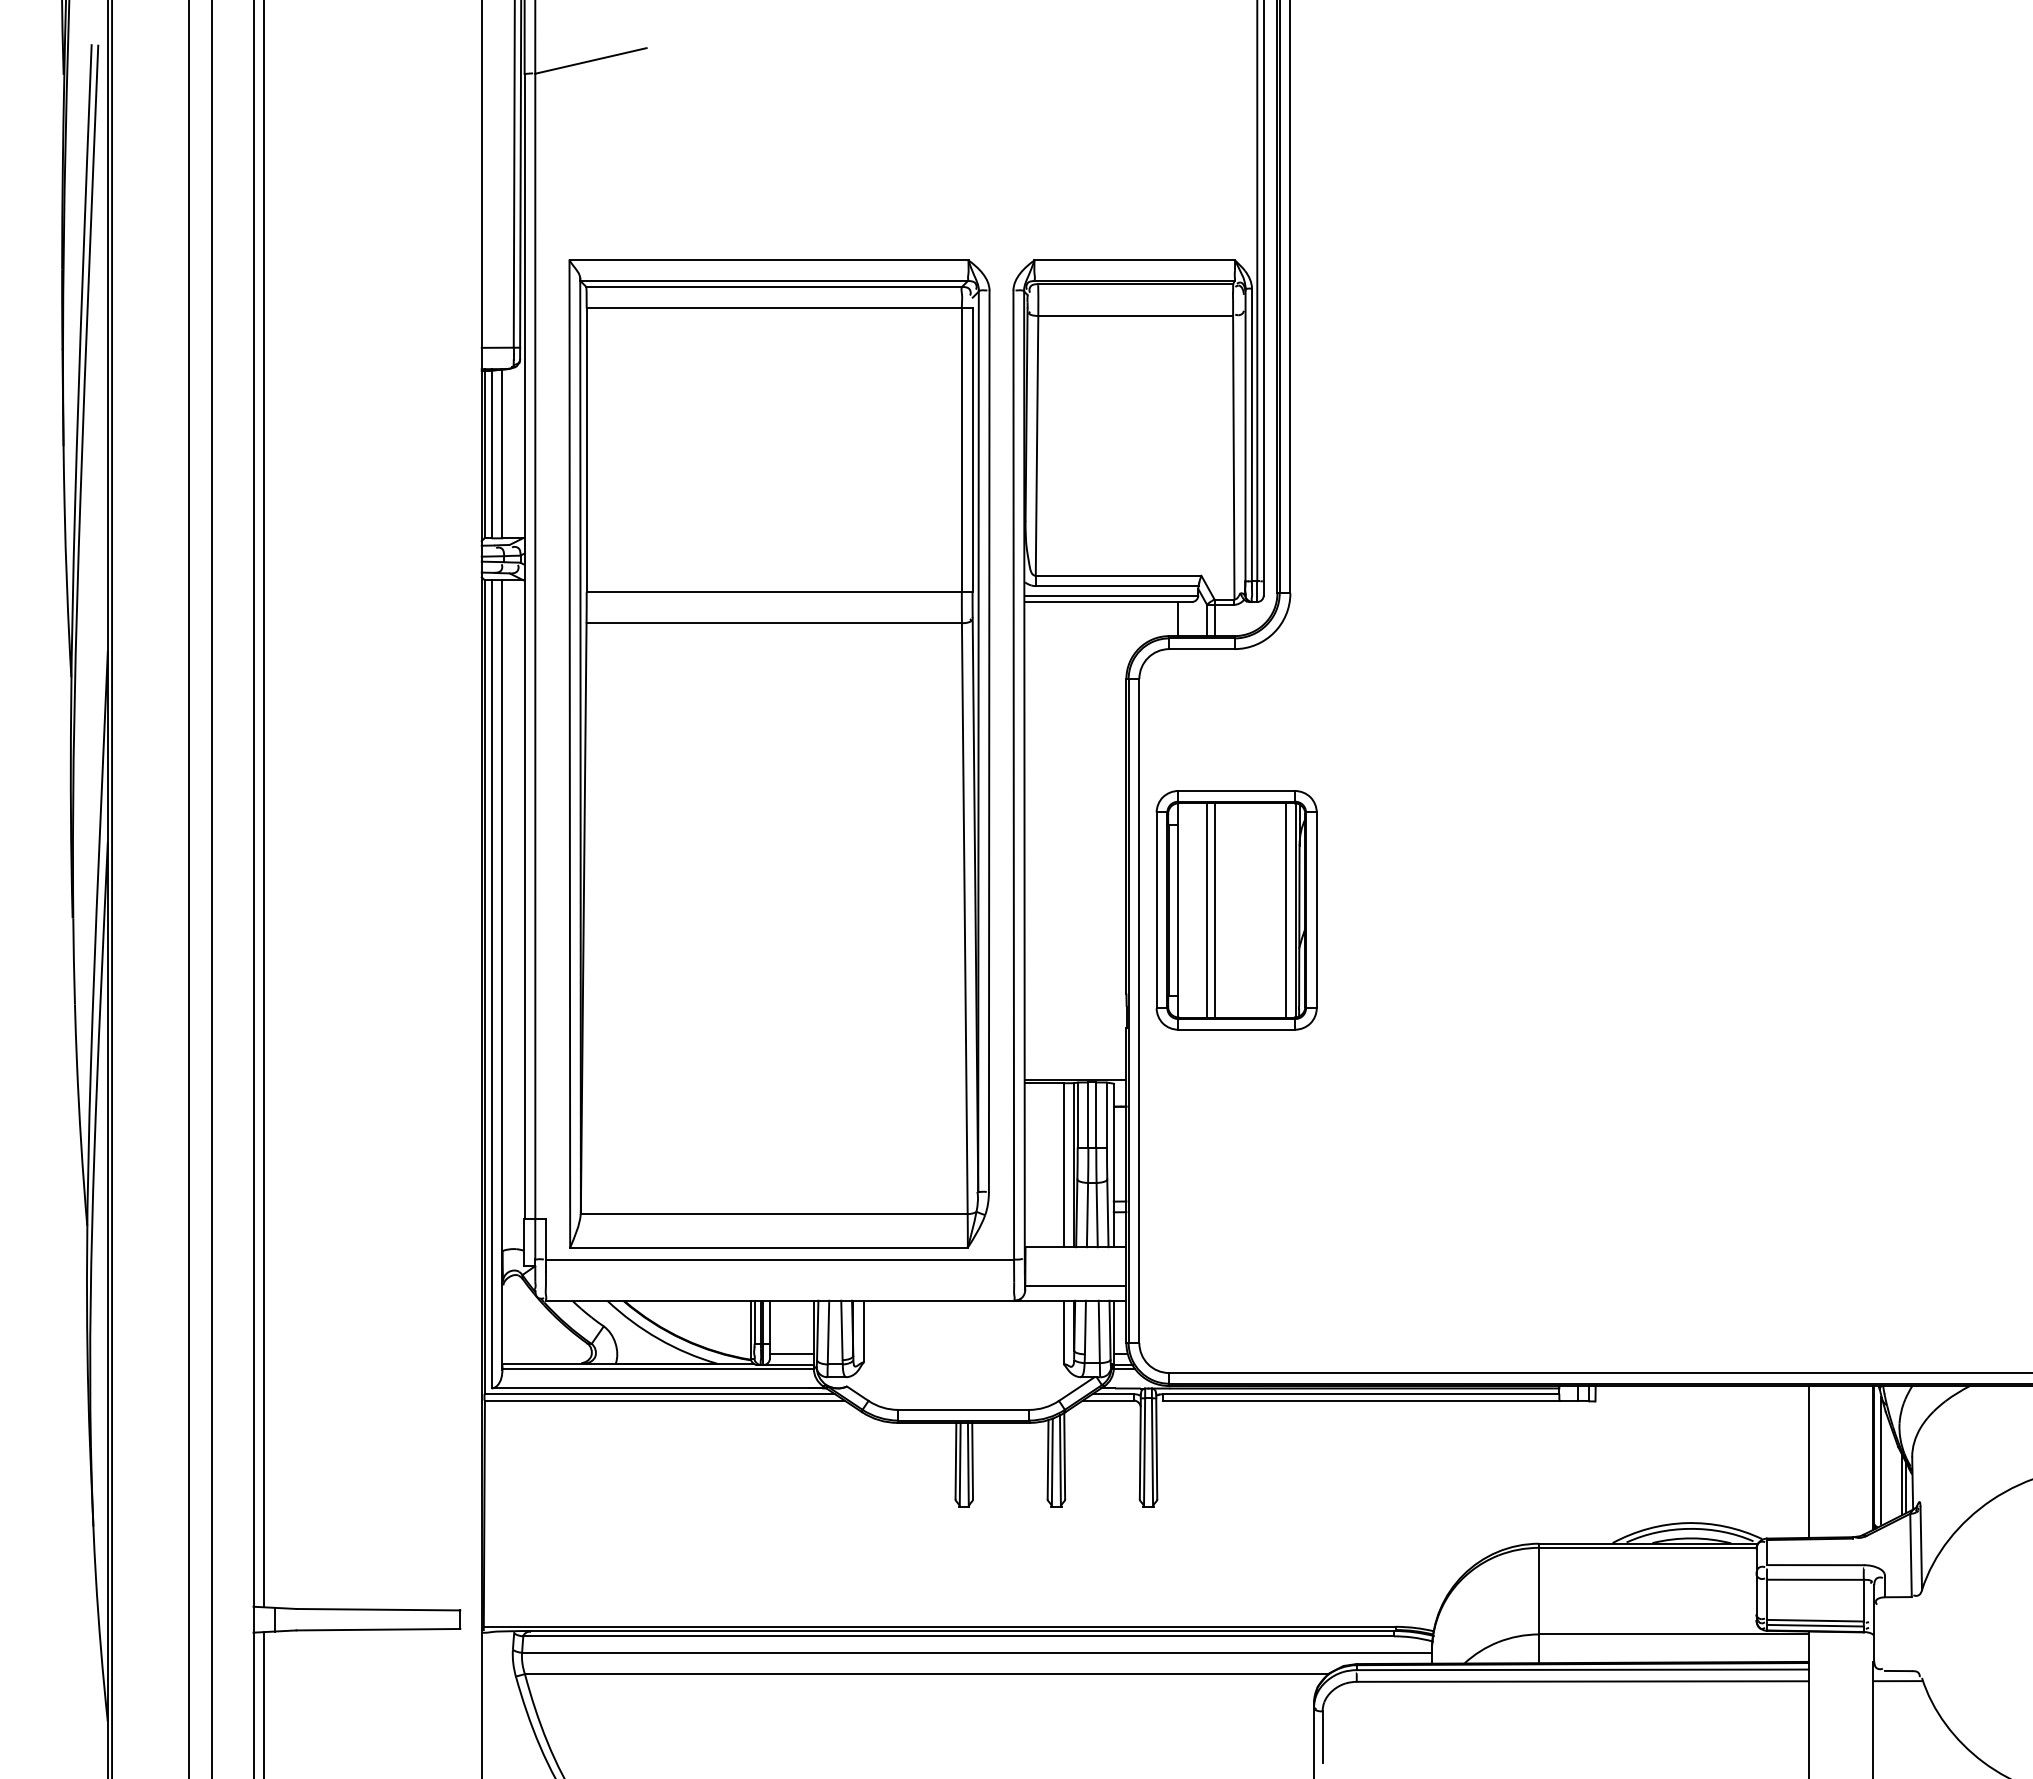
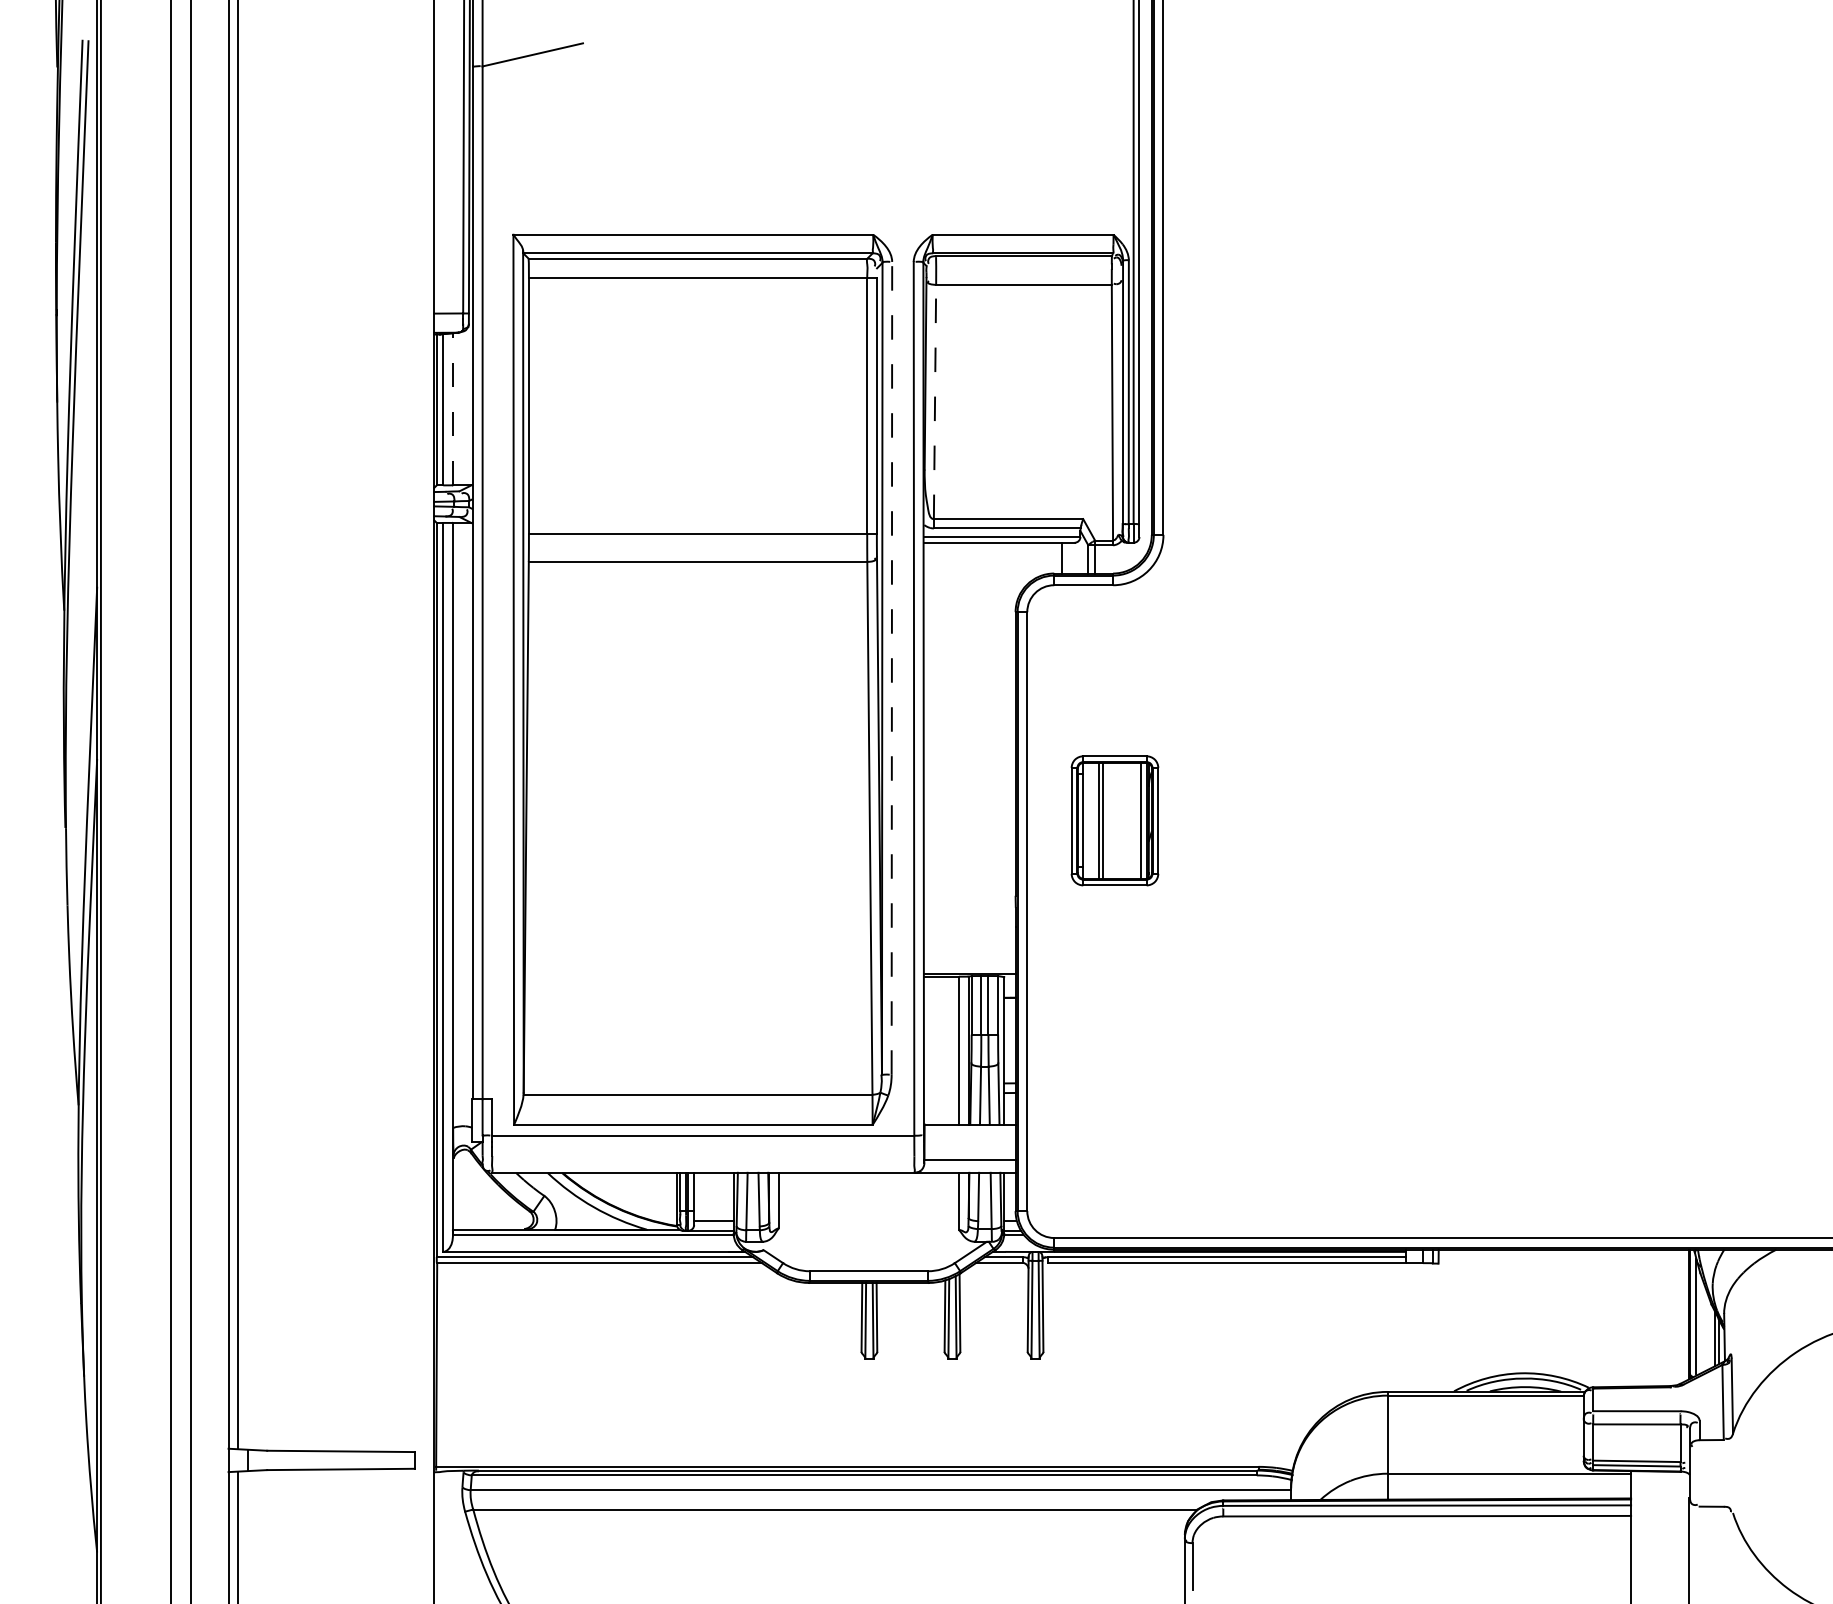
line: (1037, 445) -> (935, 401), solid -> dashed
line: (502, 453) -> (453, 408), solid -> dashed
line: (989, 741) -> (892, 668), solid -> dashed
part: (1236, 910) -> (1114, 820), size x0.6
line: (1809, 1461) -> (1631, 1317), removed
line: (1898, 1681) -> (1711, 1516), removed

